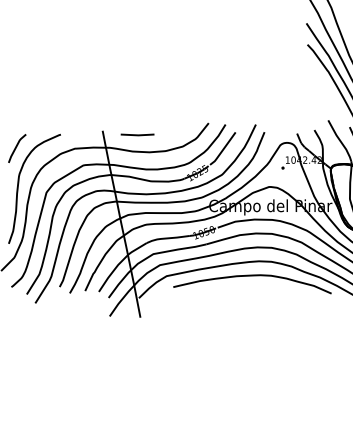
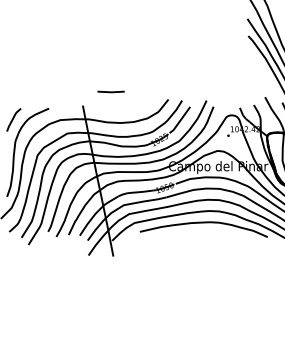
line: (136, 134) -> (110, 91), moved

